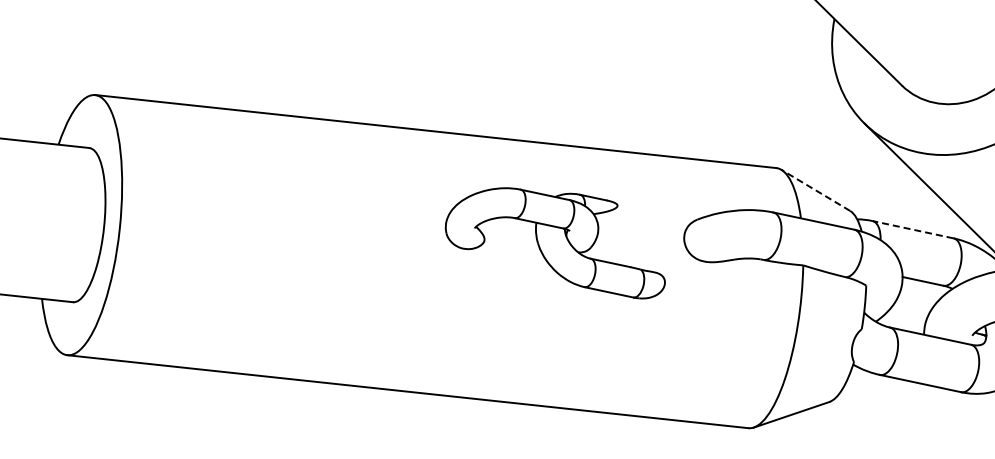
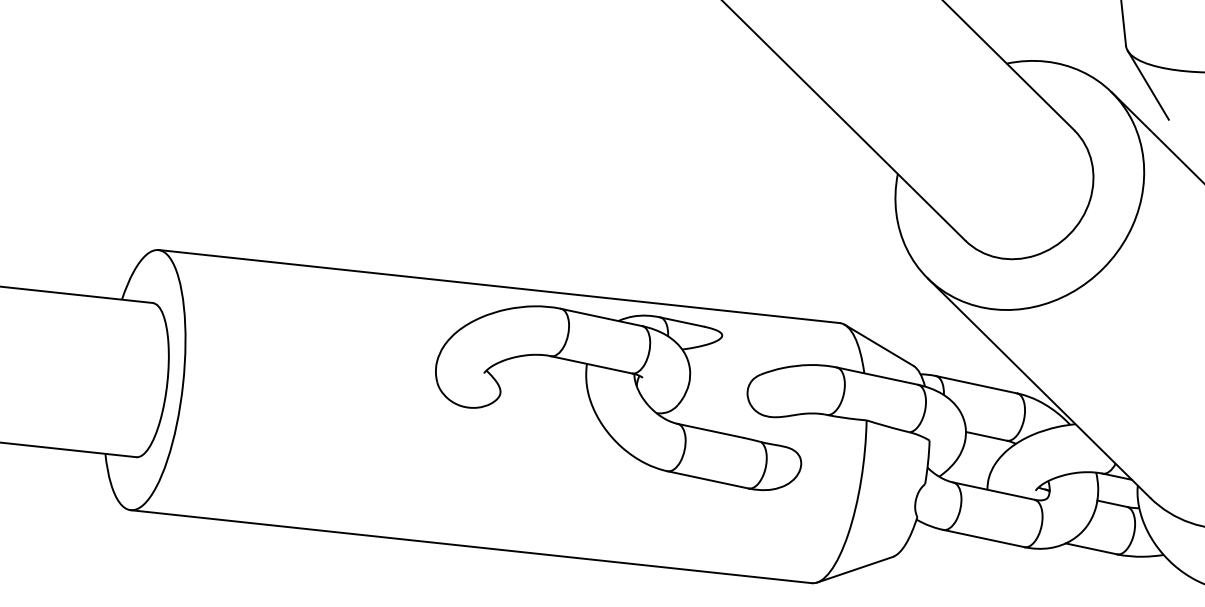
line: (815, 190) -> (878, 345), dashed -> solid
line: (912, 229) -> (975, 384), dashed -> solid
part: (555, 243) -> (618, 398), size x1.67

